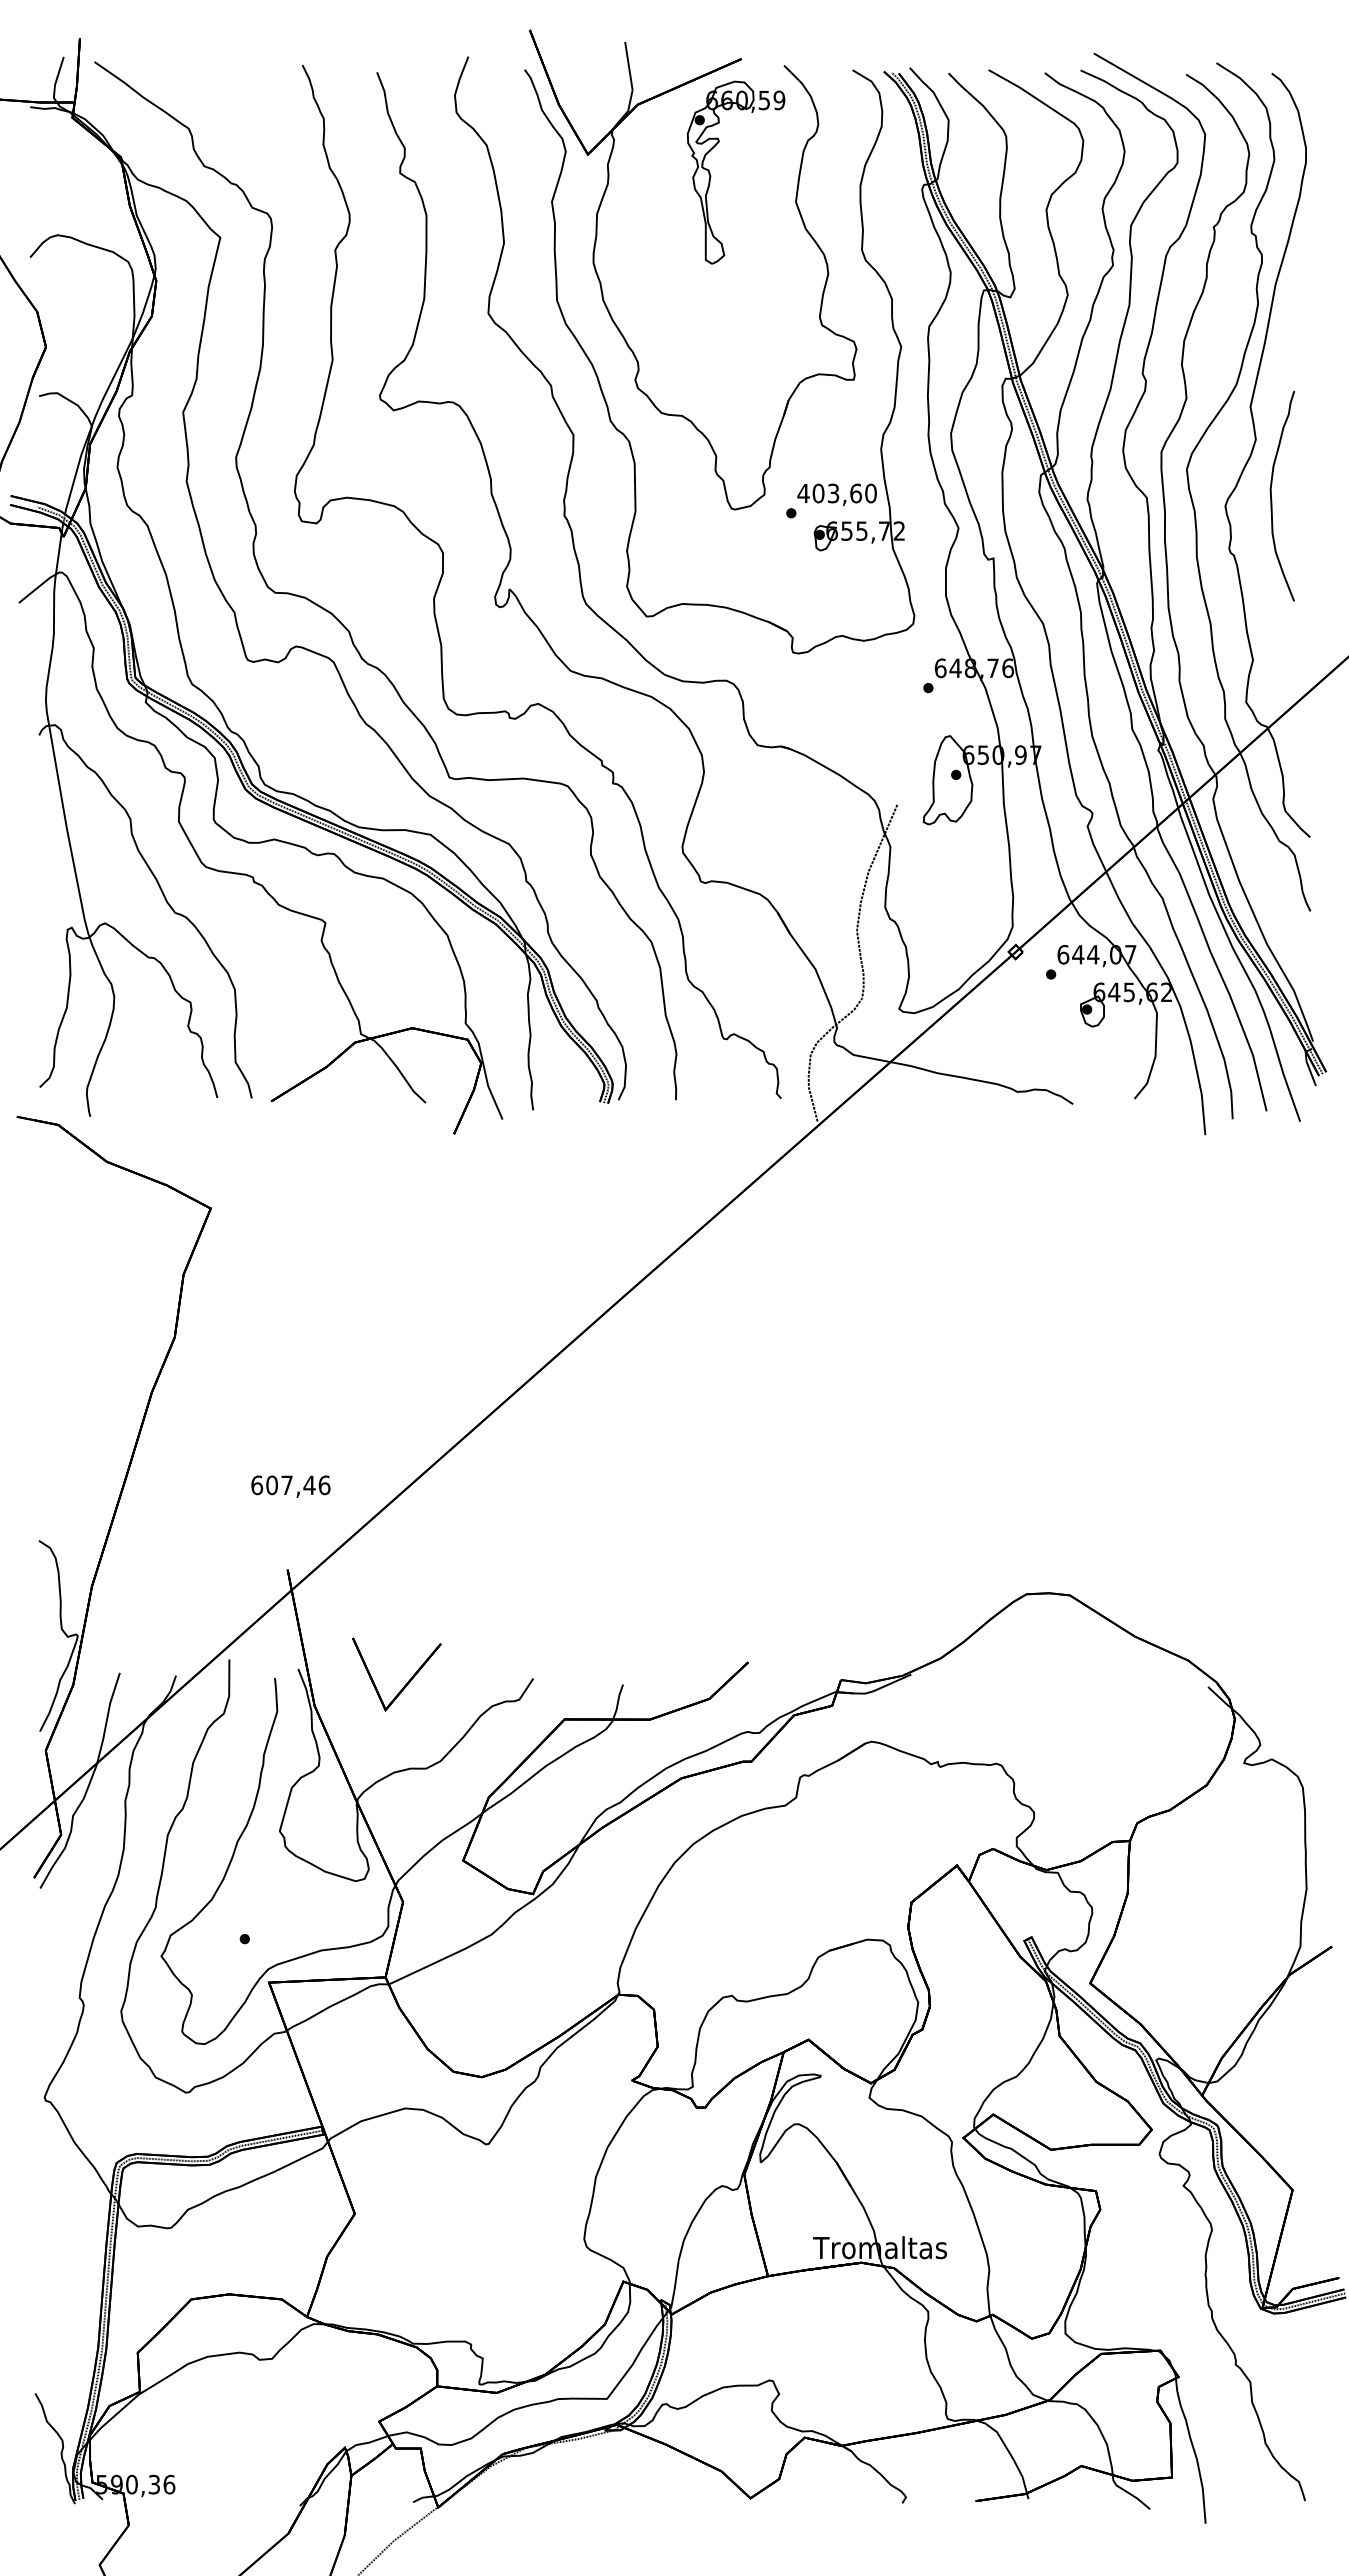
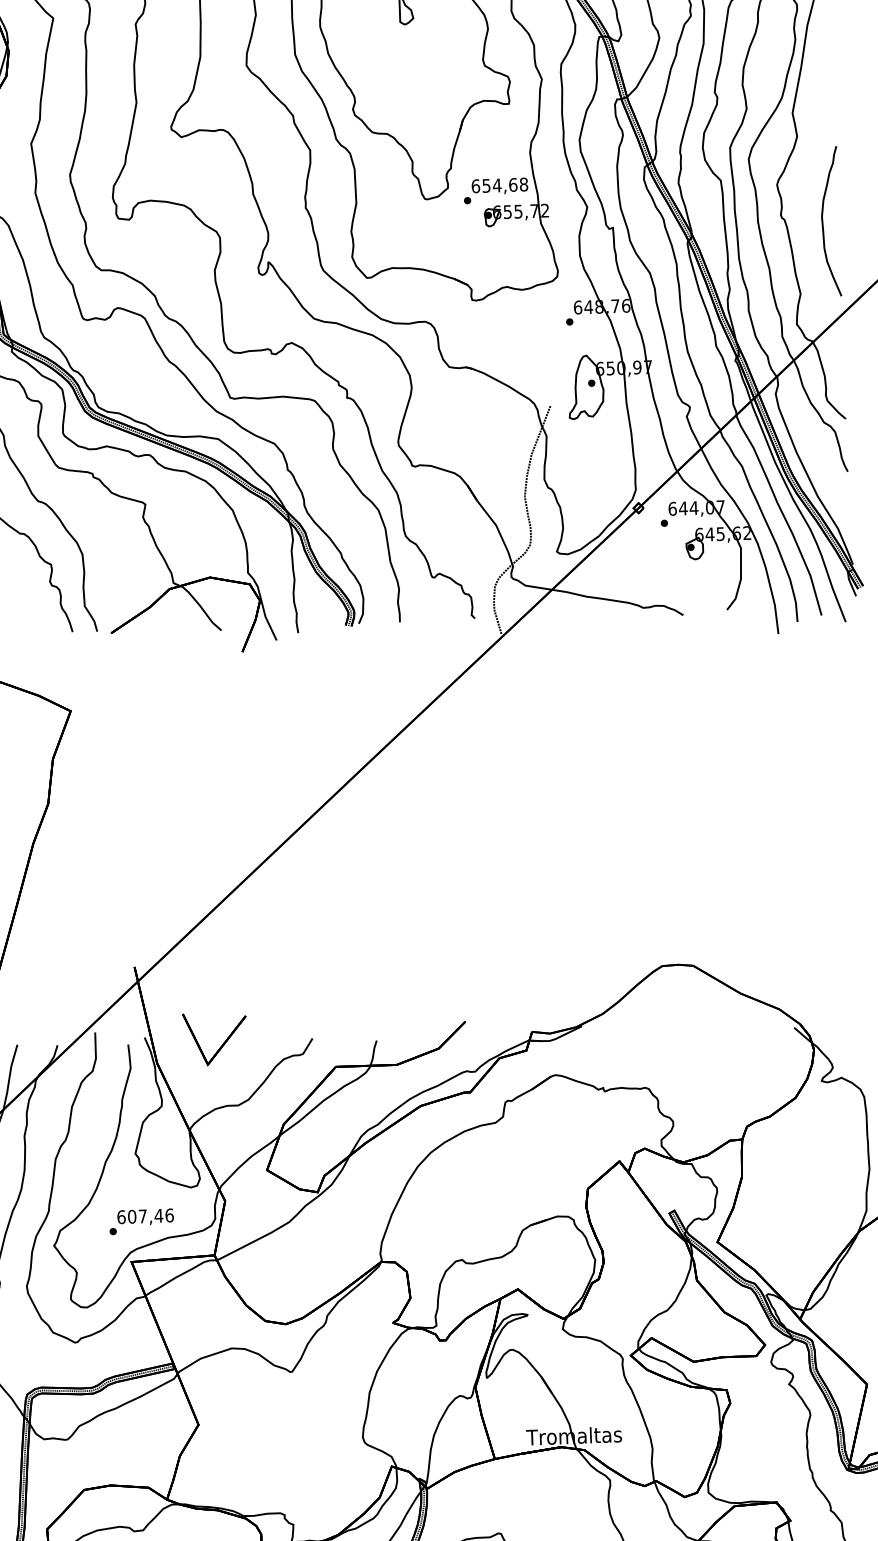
text: (836, 493) -> (499, 185), 403,60 -> 654,68
part: (1272, 499) -> (823, 224), moved
text: (290, 1486) -> (145, 1217), moved

